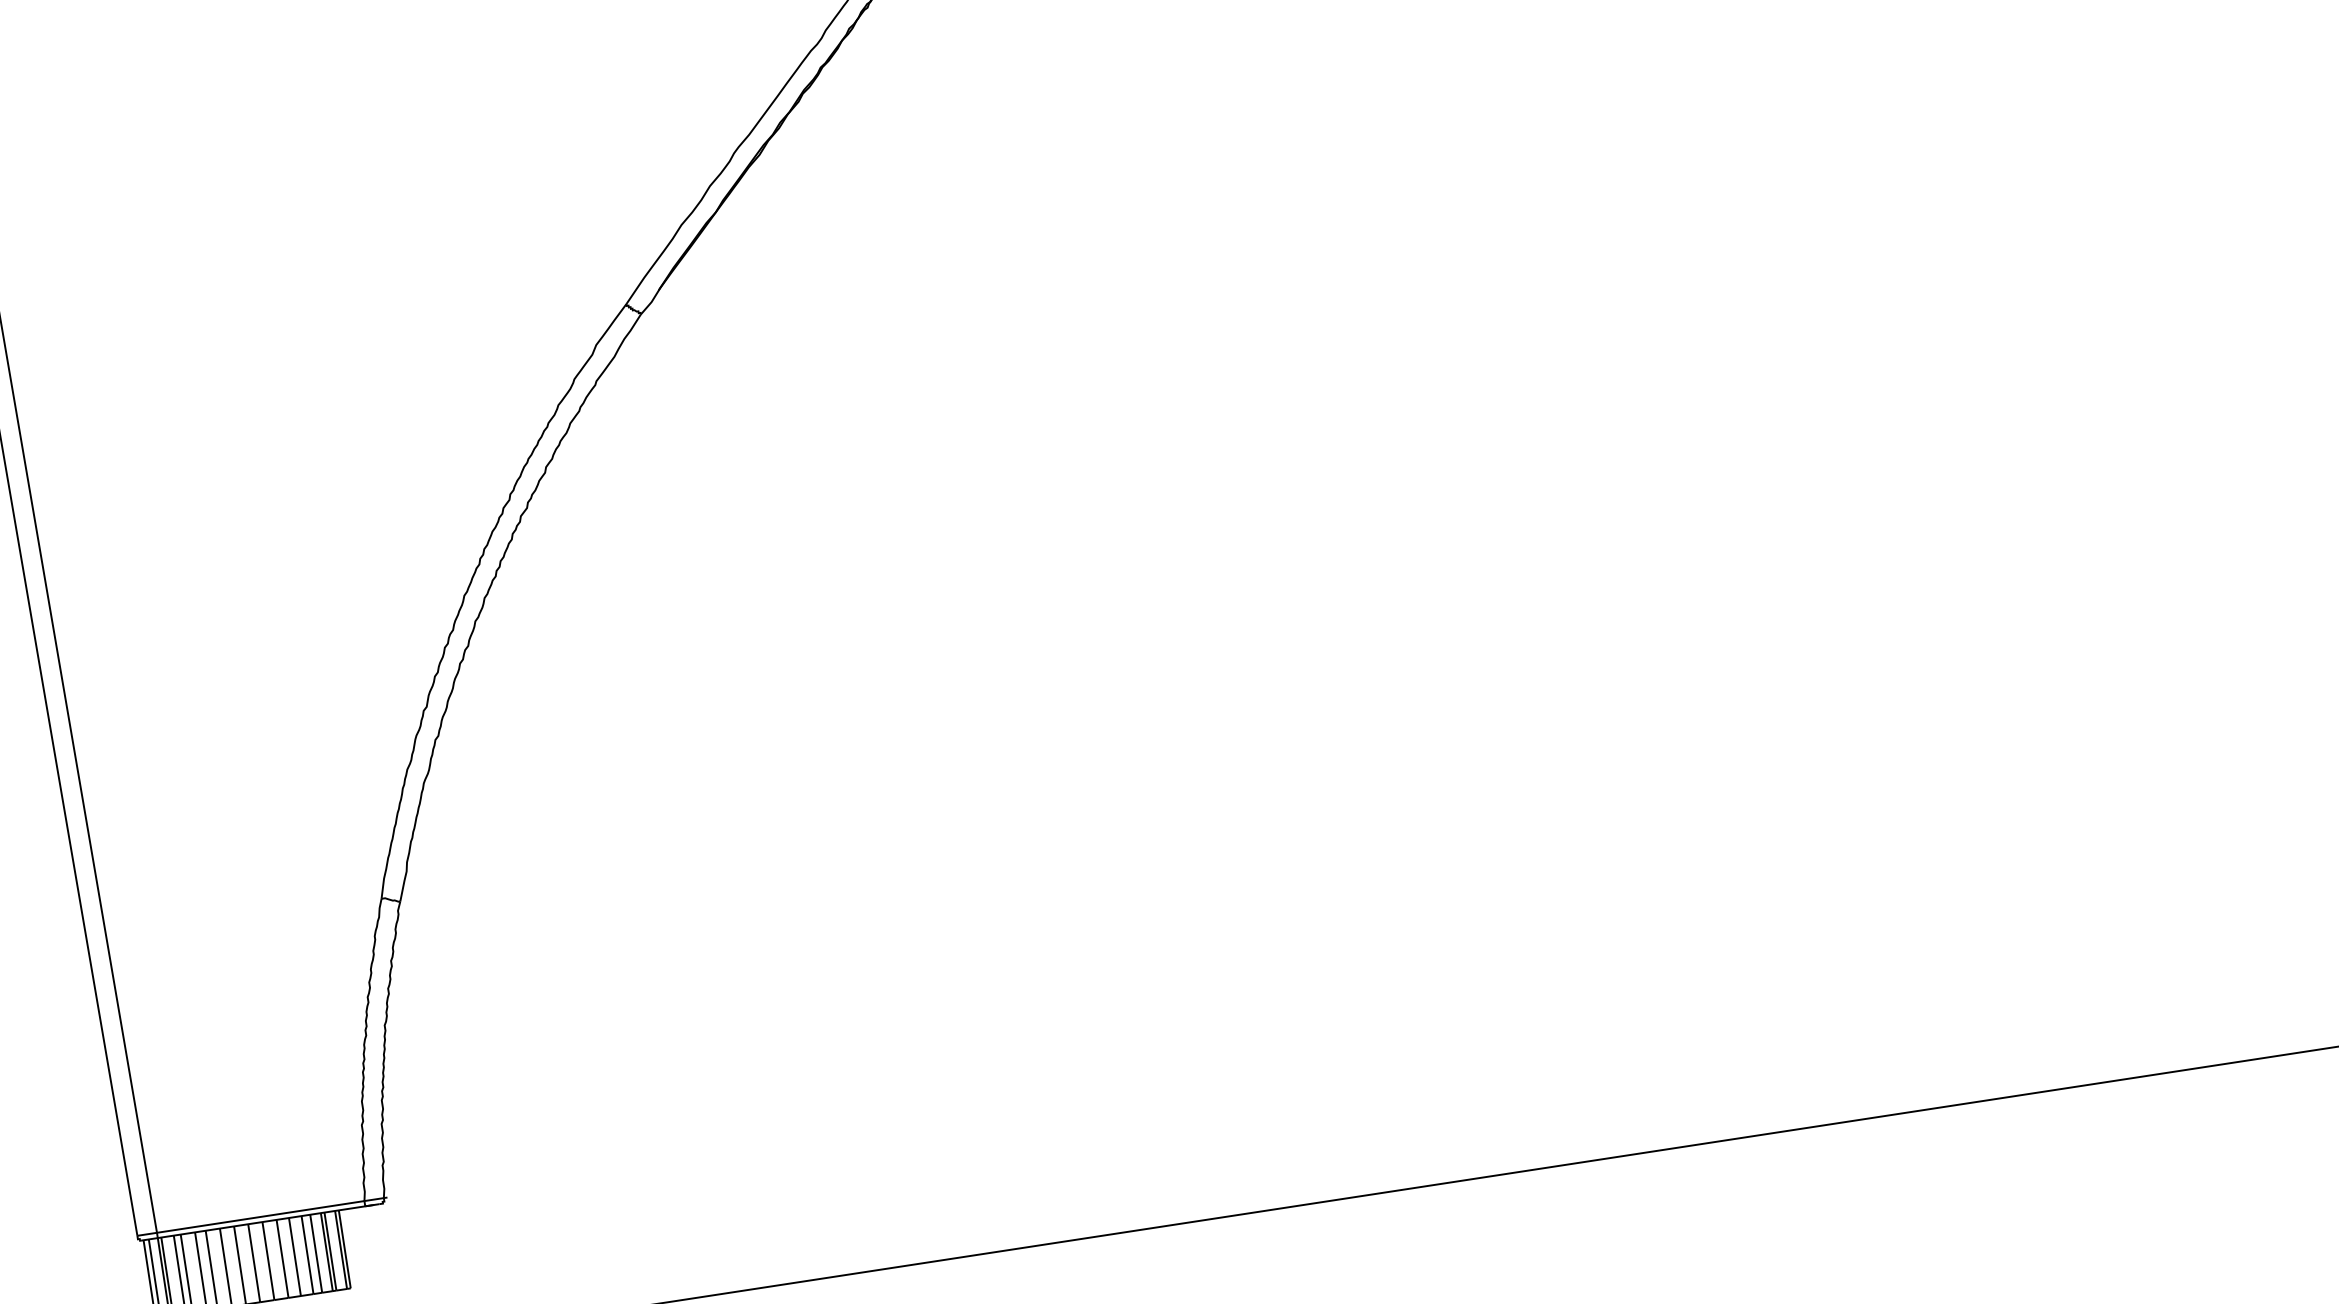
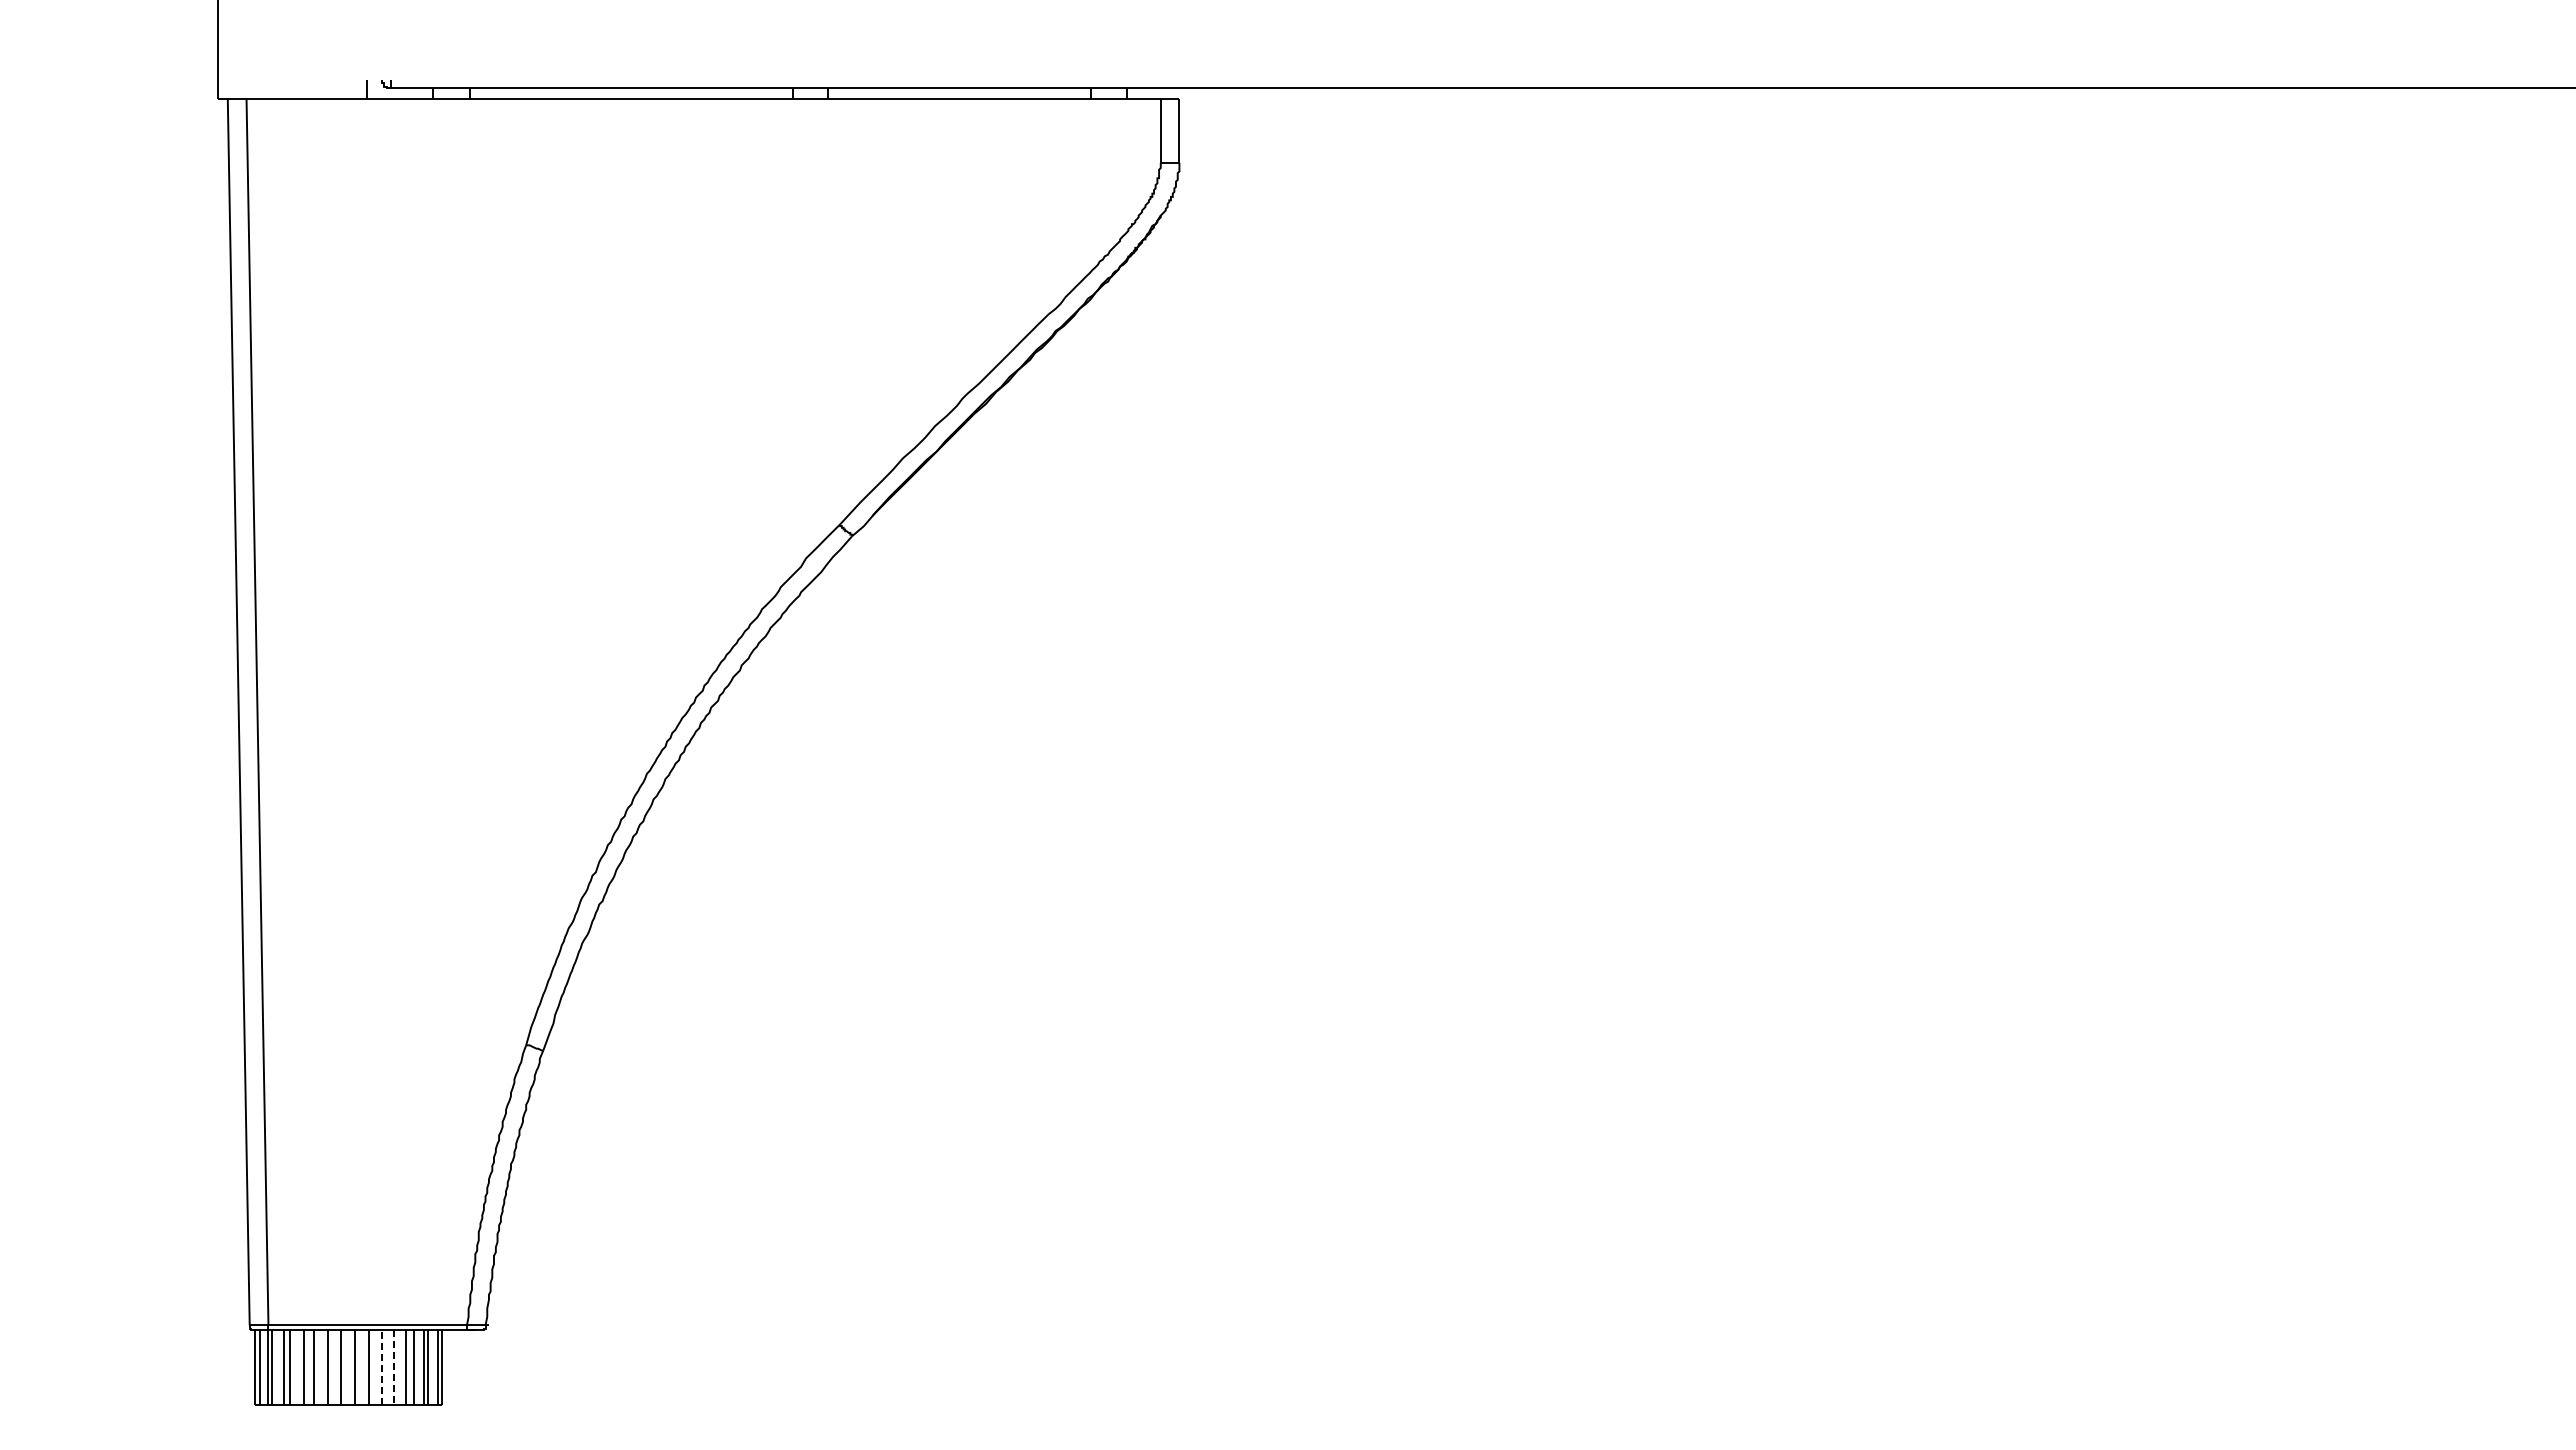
line: (294, 1257) -> (393, 1368), solid -> dashed
line: (282, 1258) -> (382, 1367), solid -> dashed

